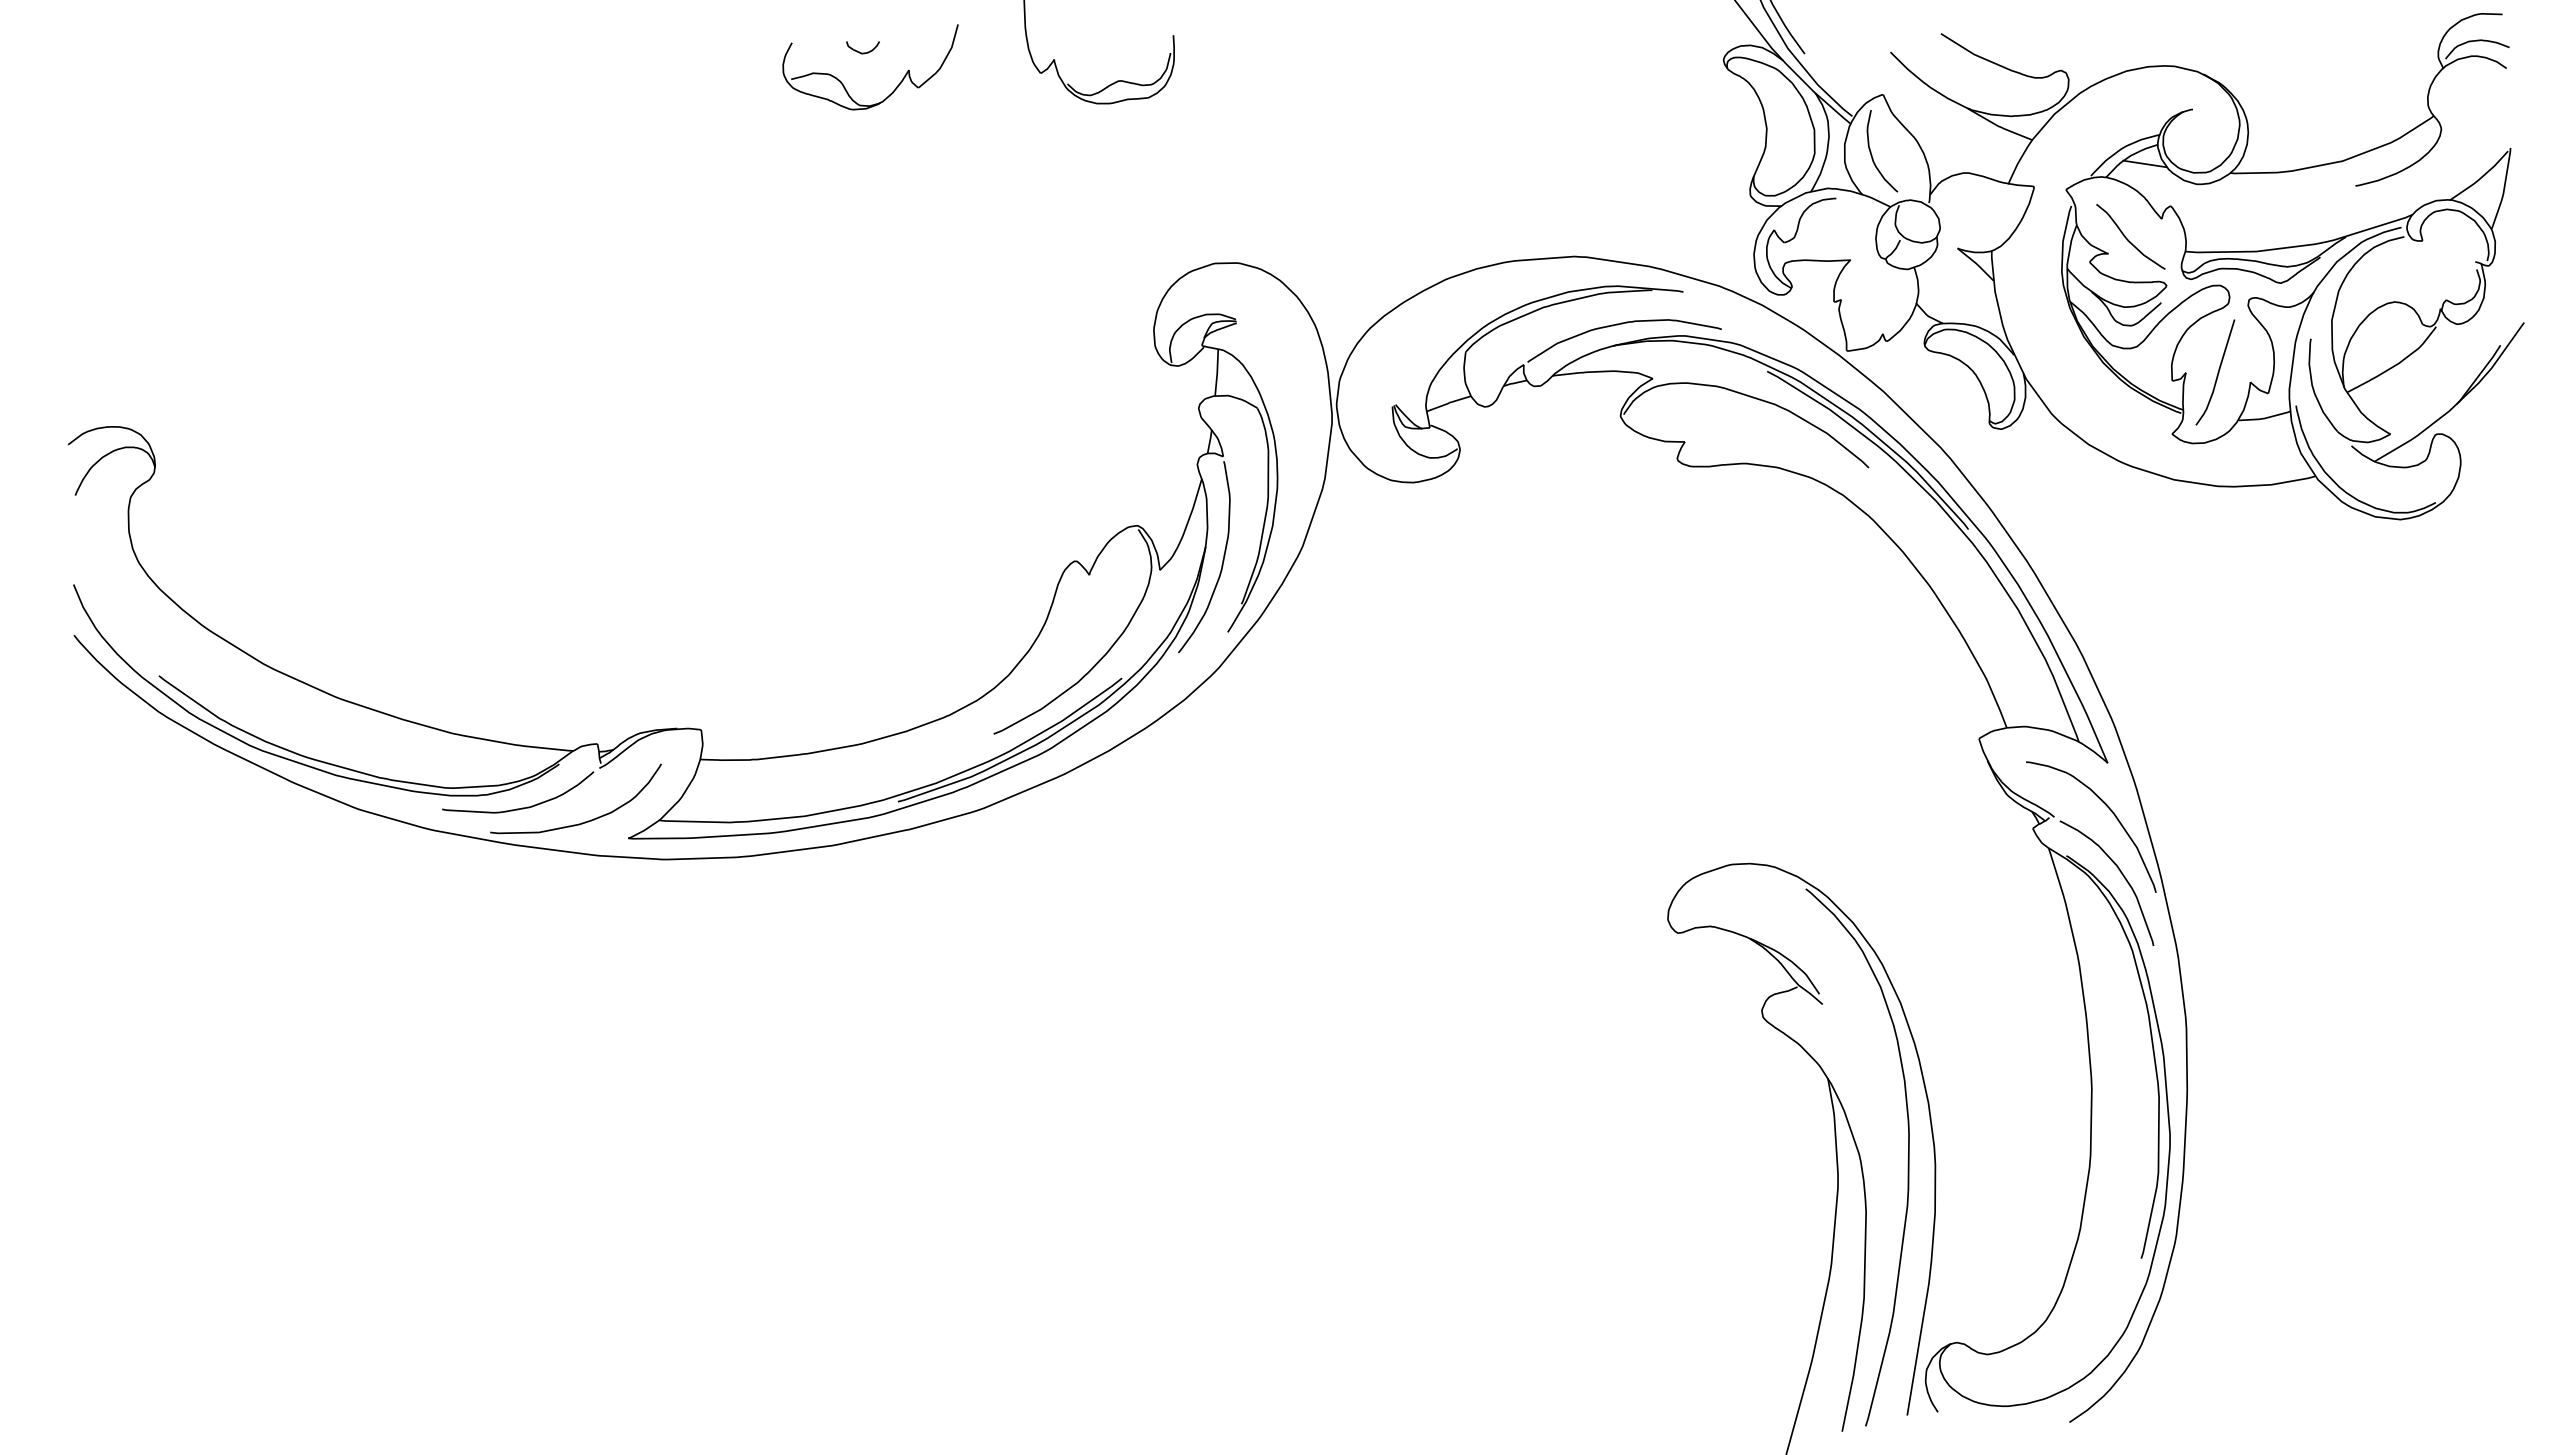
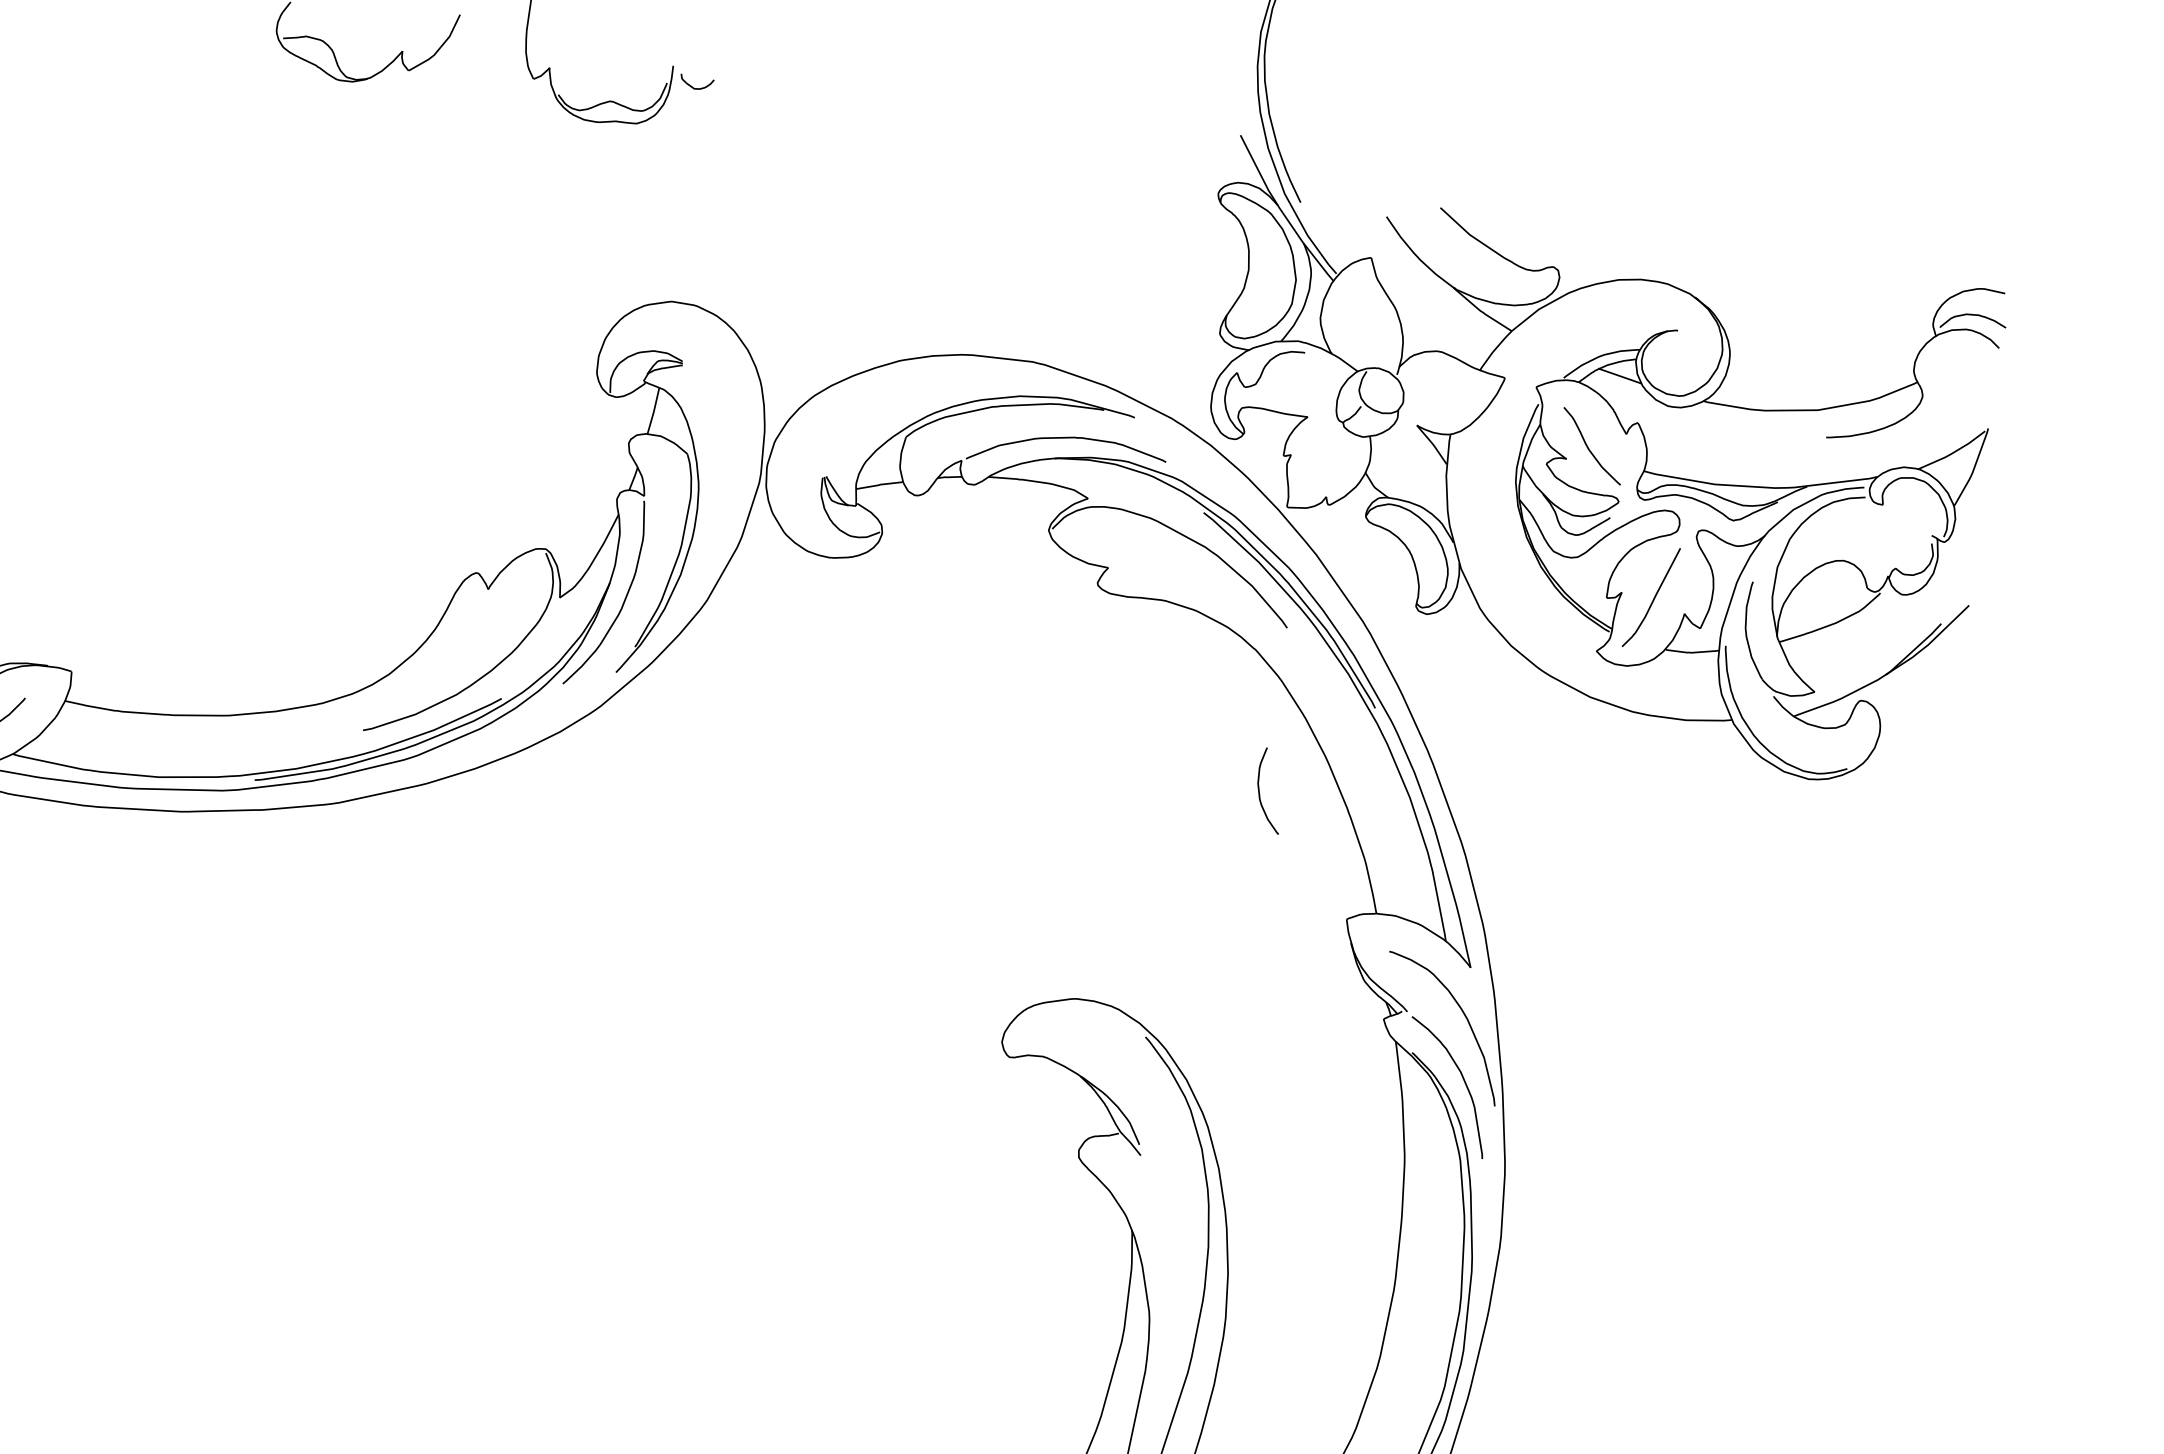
part: (862, 47) -> (696, 82), moved
curve: (1872, 154) -> (1260, 792), moved

